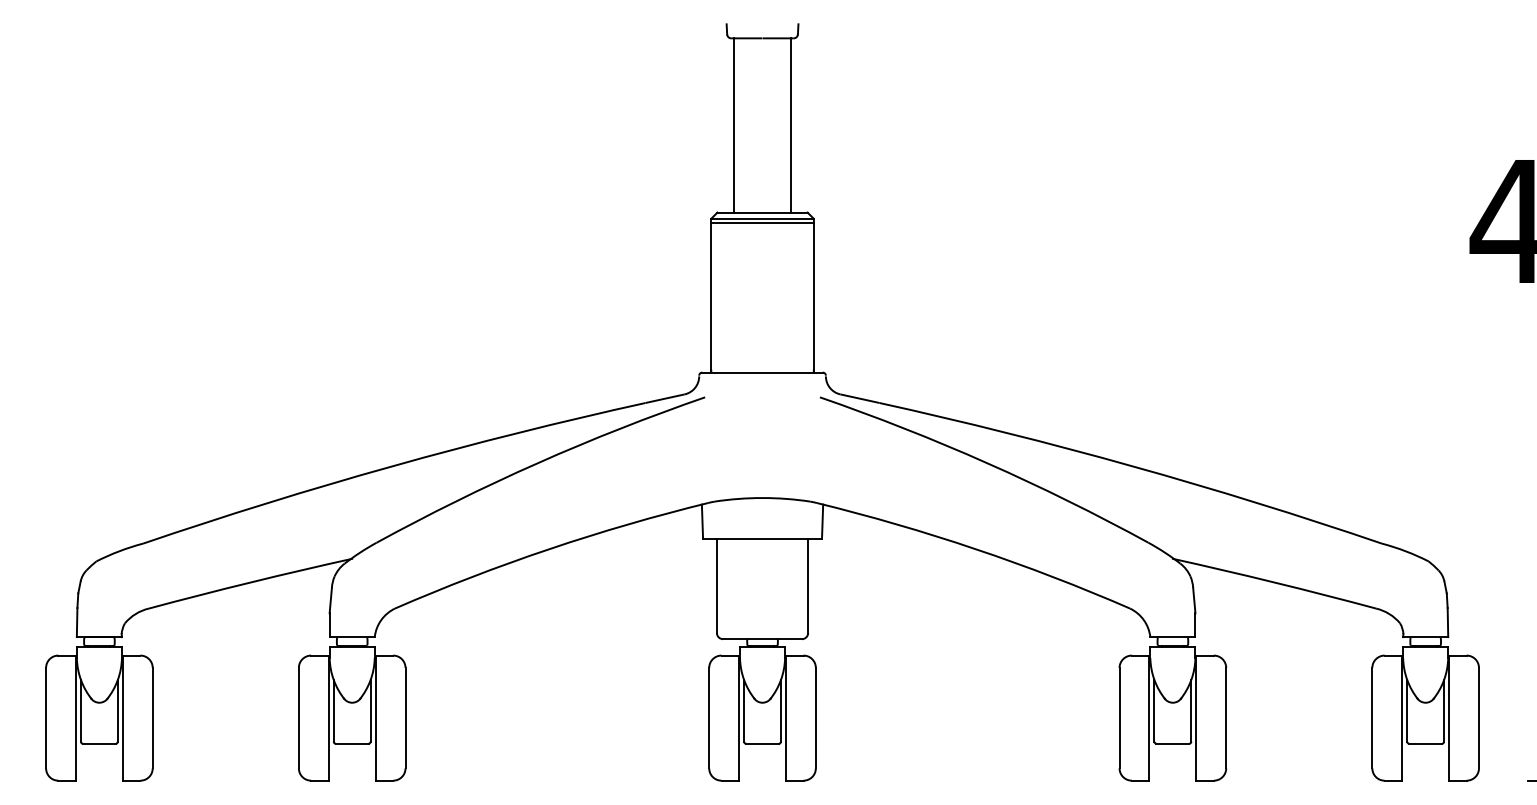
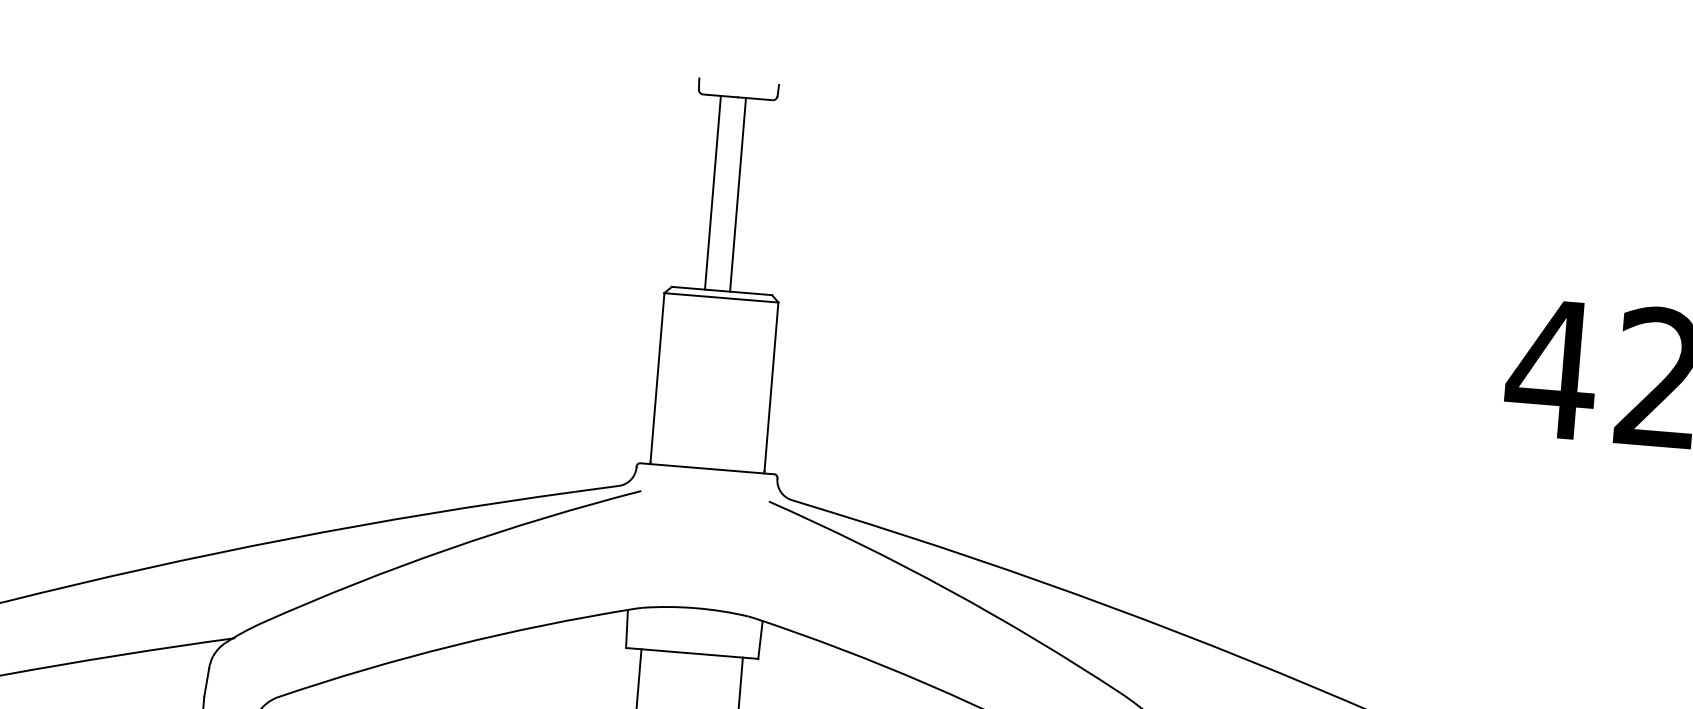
line: (733, 125) -> (737, 194), moved
line: (791, 125) -> (713, 192), moved
line: (762, 222) -> (721, 301), removed

